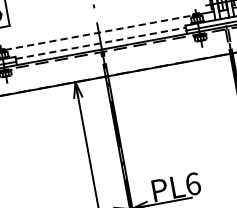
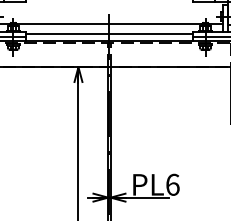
line: (99, 33) -> (109, 24), dashed -> solid
line: (100, 43) -> (109, 34), dashed -> solid

